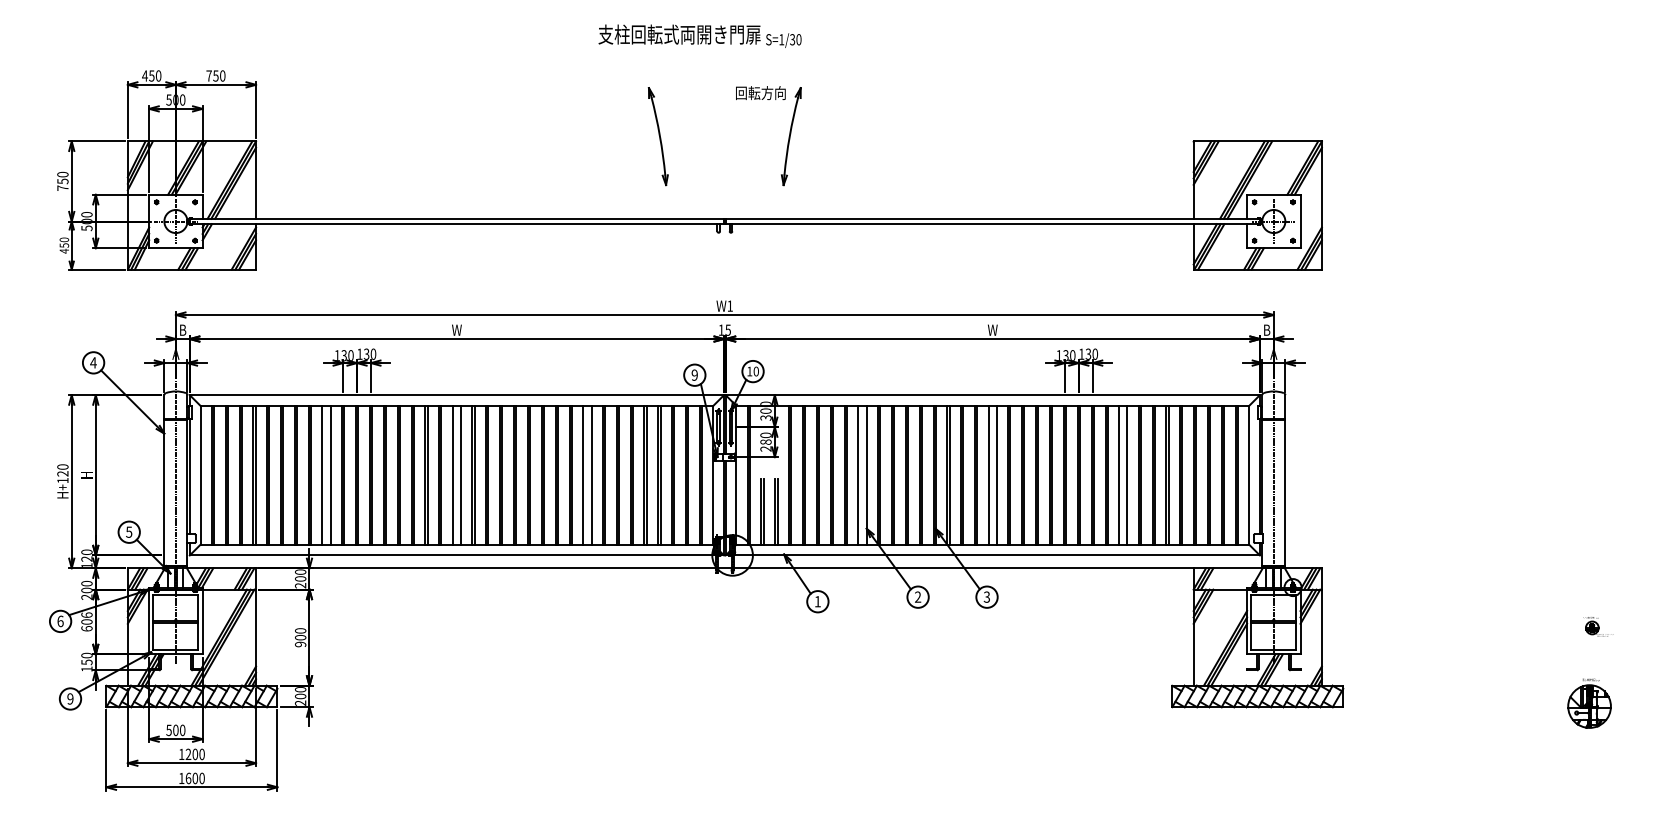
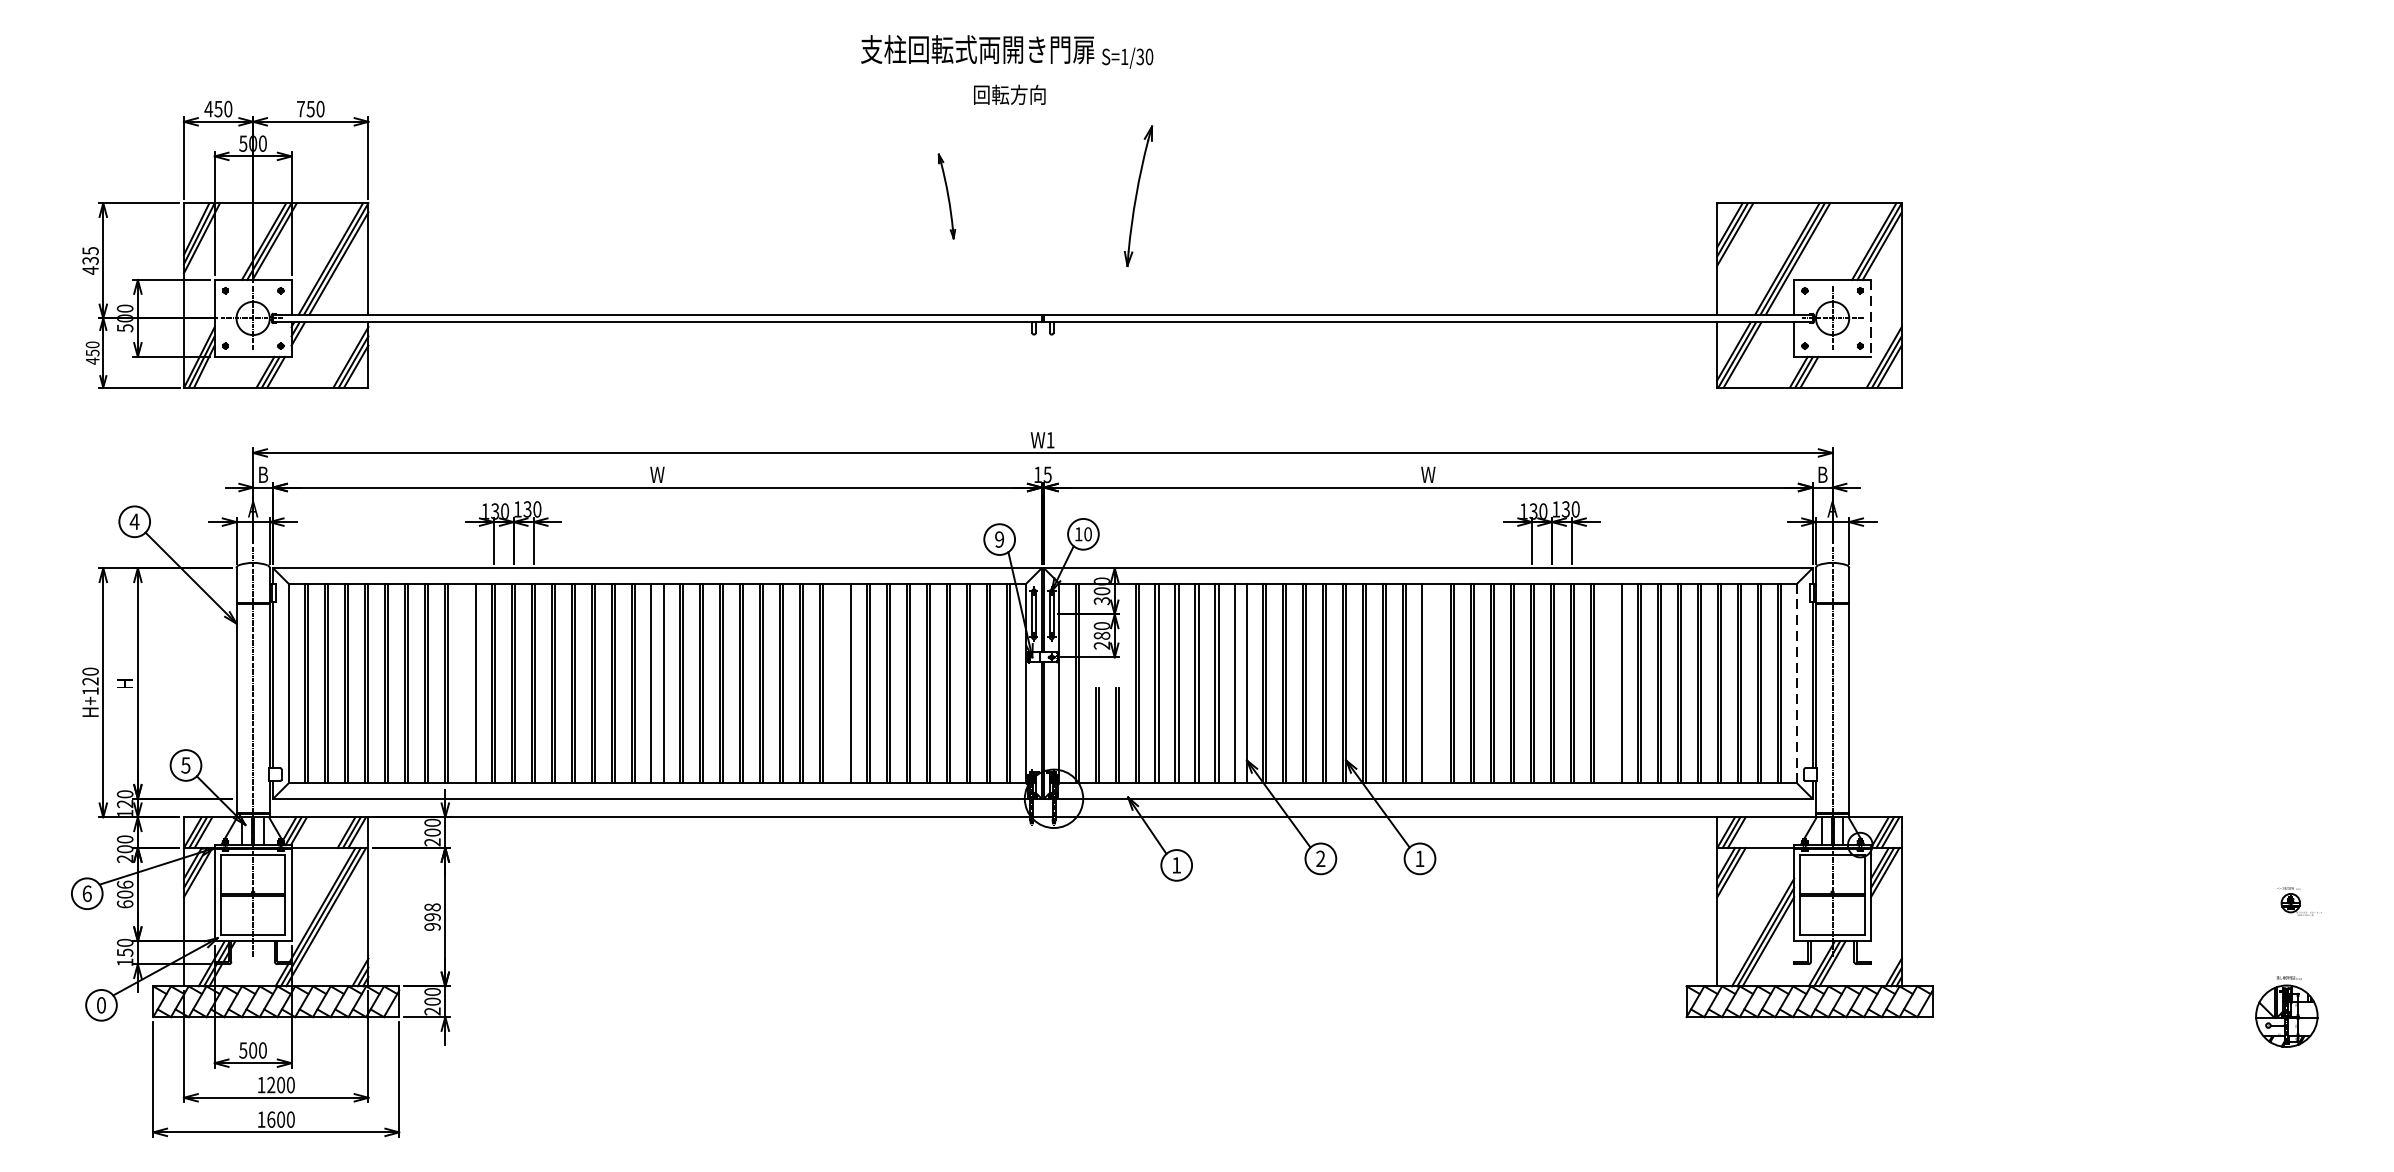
text: (760, 93) -> (1009, 95), moved
part: (657, 136) -> (945, 196), size x0.6
text: (62, 181) -> (89, 260), 750 -> 435
line: (1300, 221) -> (1870, 318), solid -> dashed
line: (322, 474) -> (464, 682), removed
line: (583, 474) -> (839, 682), removed
line: (997, 474) -> (1435, 682), removed
line: (1118, 474) -> (1609, 682), removed
line: (1249, 474) -> (1797, 682), solid -> dashed
text: (986, 596) -> (1419, 857), 3 -> 1
text: (300, 634) -> (432, 912), 900 -> 998
text: (70, 698) -> (101, 1004), 9 -> 0

